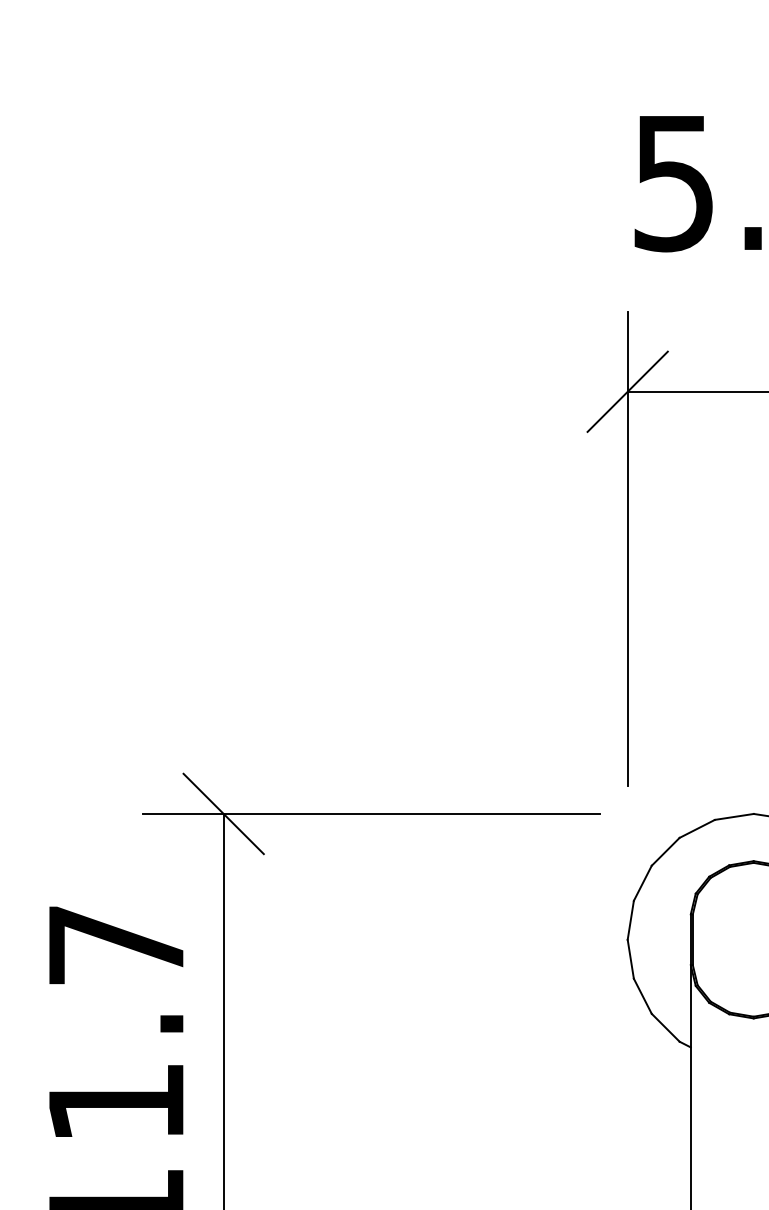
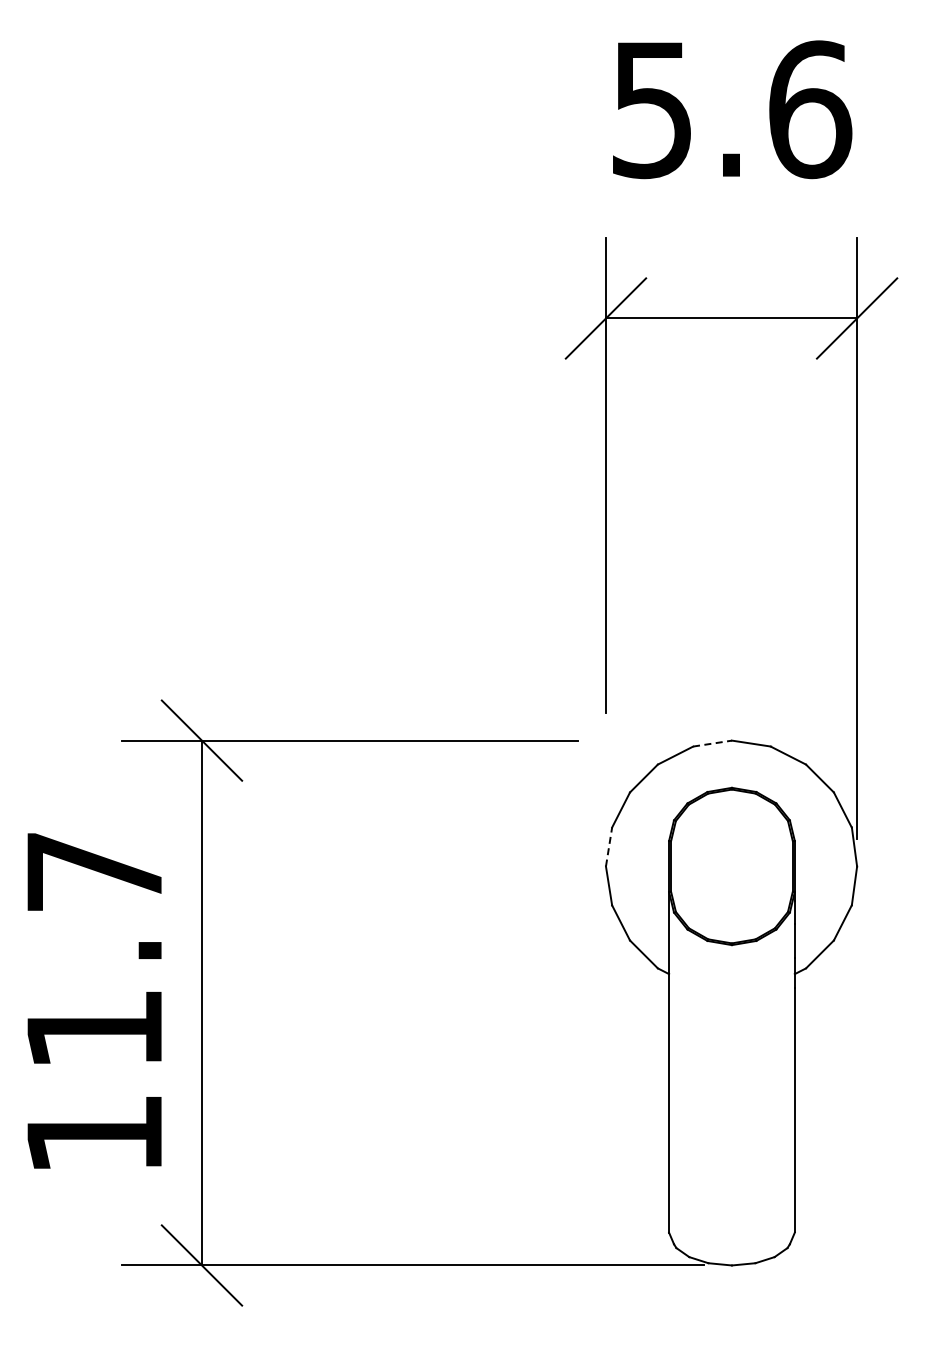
line: (734, 816) -> (712, 743), solid -> dashed
line: (631, 920) -> (609, 847), solid -> dashed

